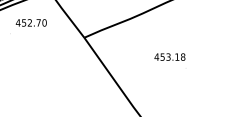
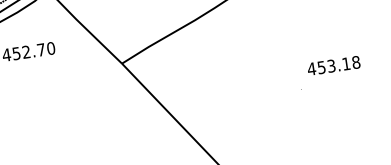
text: (169, 56) -> (332, 64), moved

